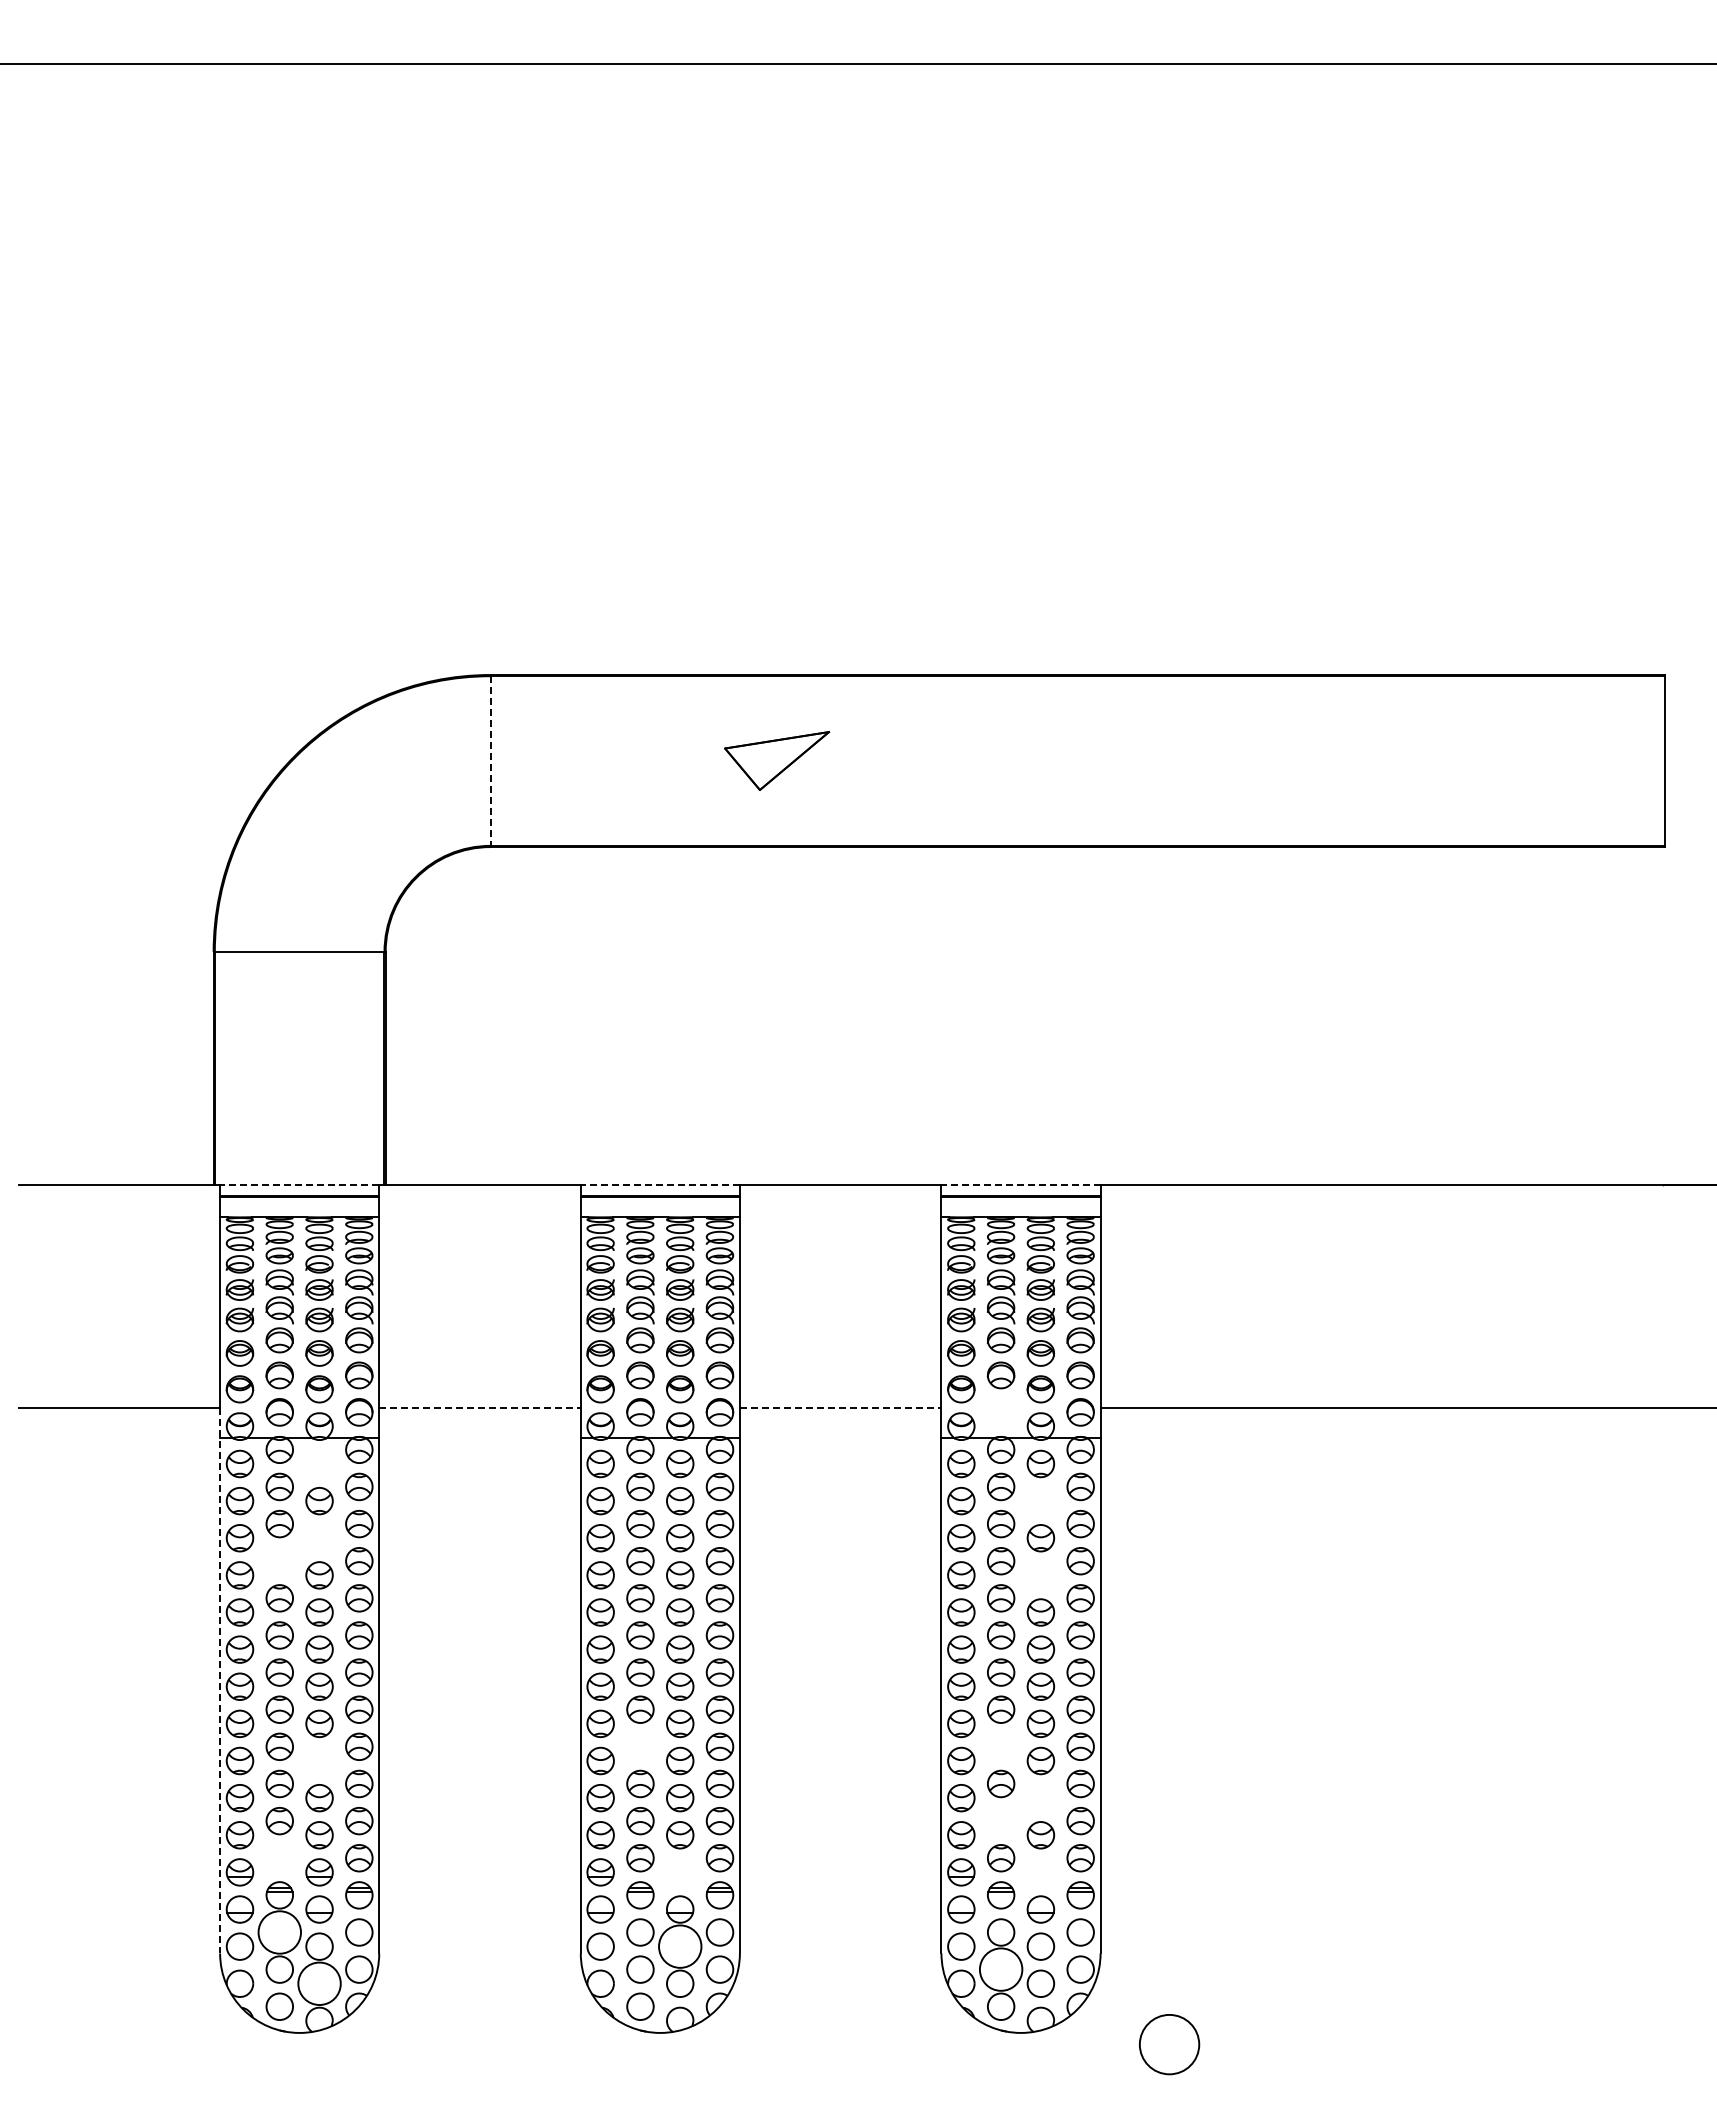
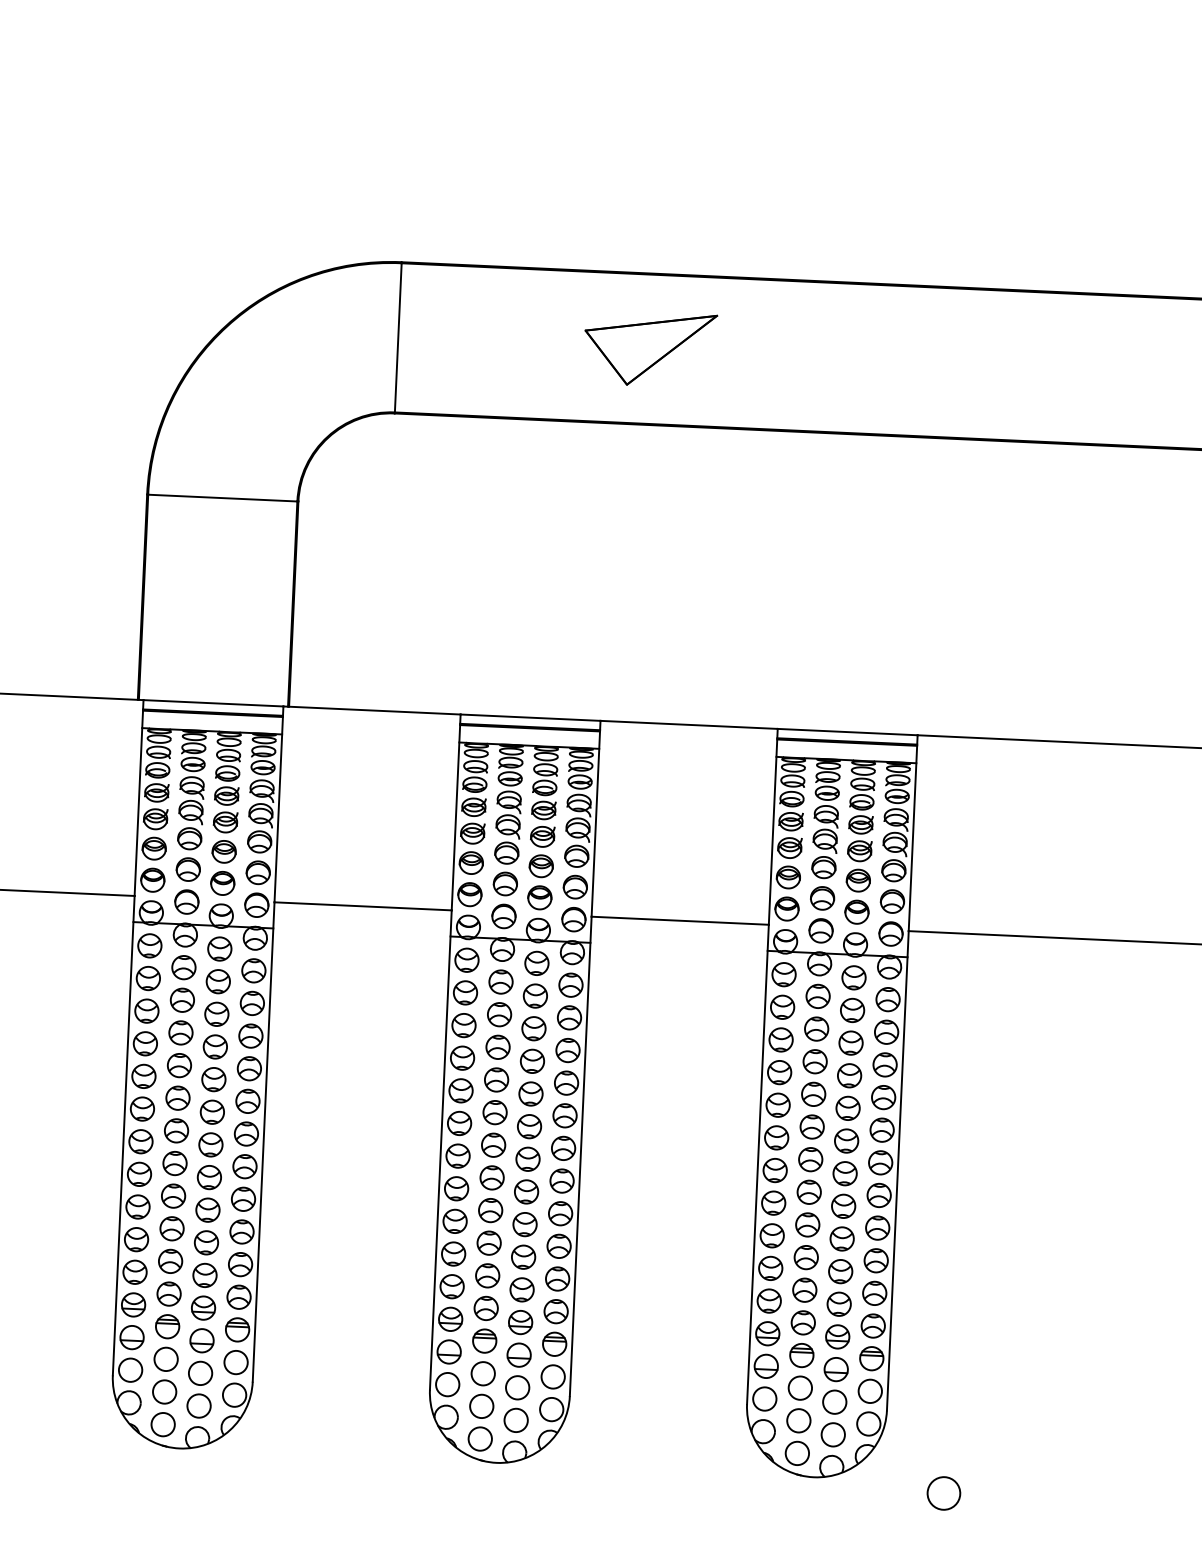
part: (776, 760) -> (649, 348), size x1.43
line: (490, 761) -> (398, 338), dashed -> solid
line: (299, 1185) -> (213, 703), dashed -> solid
line: (660, 1185) -> (530, 717), dashed -> solid
line: (1021, 1185) -> (848, 732), dashed -> solid
line: (480, 1408) -> (363, 906), dashed -> solid
line: (840, 1408) -> (680, 921), dashed -> solid
part: (1000, 1412) -> (820, 930), added
part: (319, 1463) -> (219, 948), added
part: (1040, 1501) -> (852, 1010), added
part: (319, 1538) -> (216, 1014), added
part: (279, 1561) -> (180, 1033), added
part: (1040, 1575) -> (849, 1075), added
line: (220, 1680) -> (124, 1135), dashed -> solid
part: (640, 1746) -> (490, 1210), added
part: (1001, 1746) -> (808, 1224), added
part: (319, 1760) -> (207, 1209), added
part: (1040, 1798) -> (840, 1271), added
part: (1001, 1821) -> (805, 1290), added
part: (279, 1858) -> (168, 1294), added
part: (680, 1872) -> (520, 1322), added
part: (1040, 1872) -> (837, 1336), added
circle: (279, 1932) -> (165, 1359), size x0.62
circle: (679, 1946) -> (517, 1387), size x0.62
circle: (1000, 1969) -> (798, 1420), size x0.62
circle: (319, 1983) -> (199, 1405), size x0.62
circle: (1169, 2044) -> (943, 1493), size x0.62

